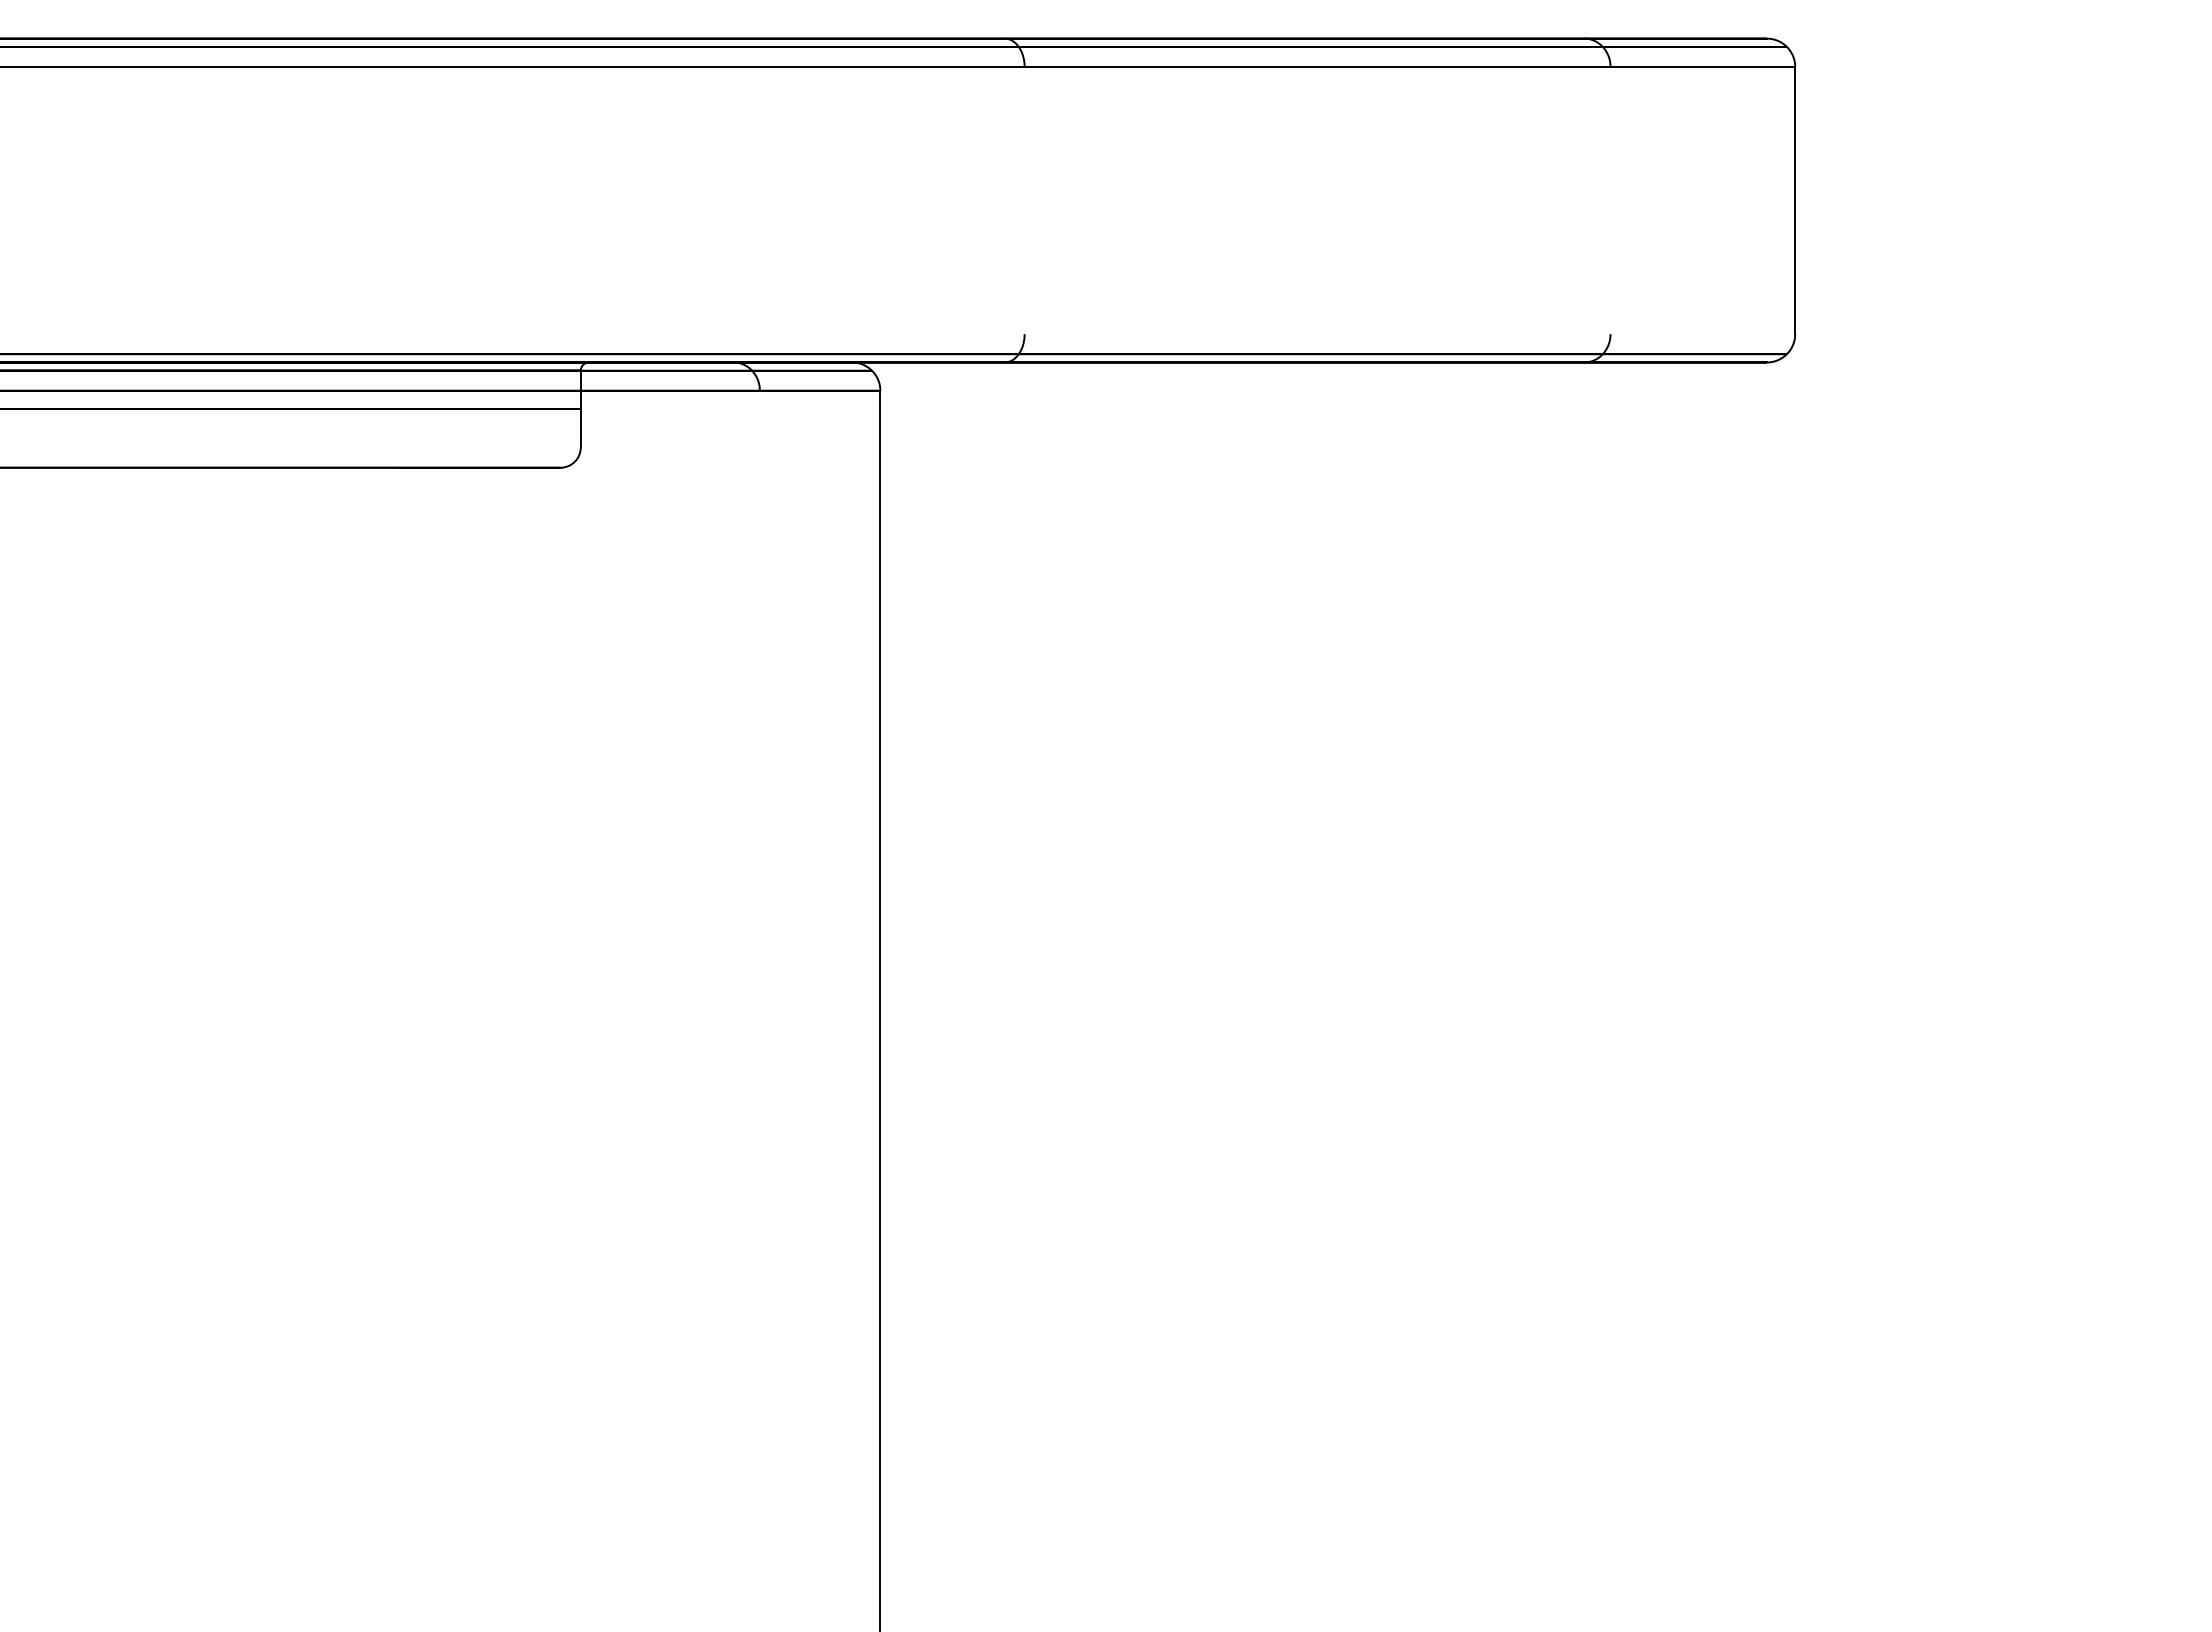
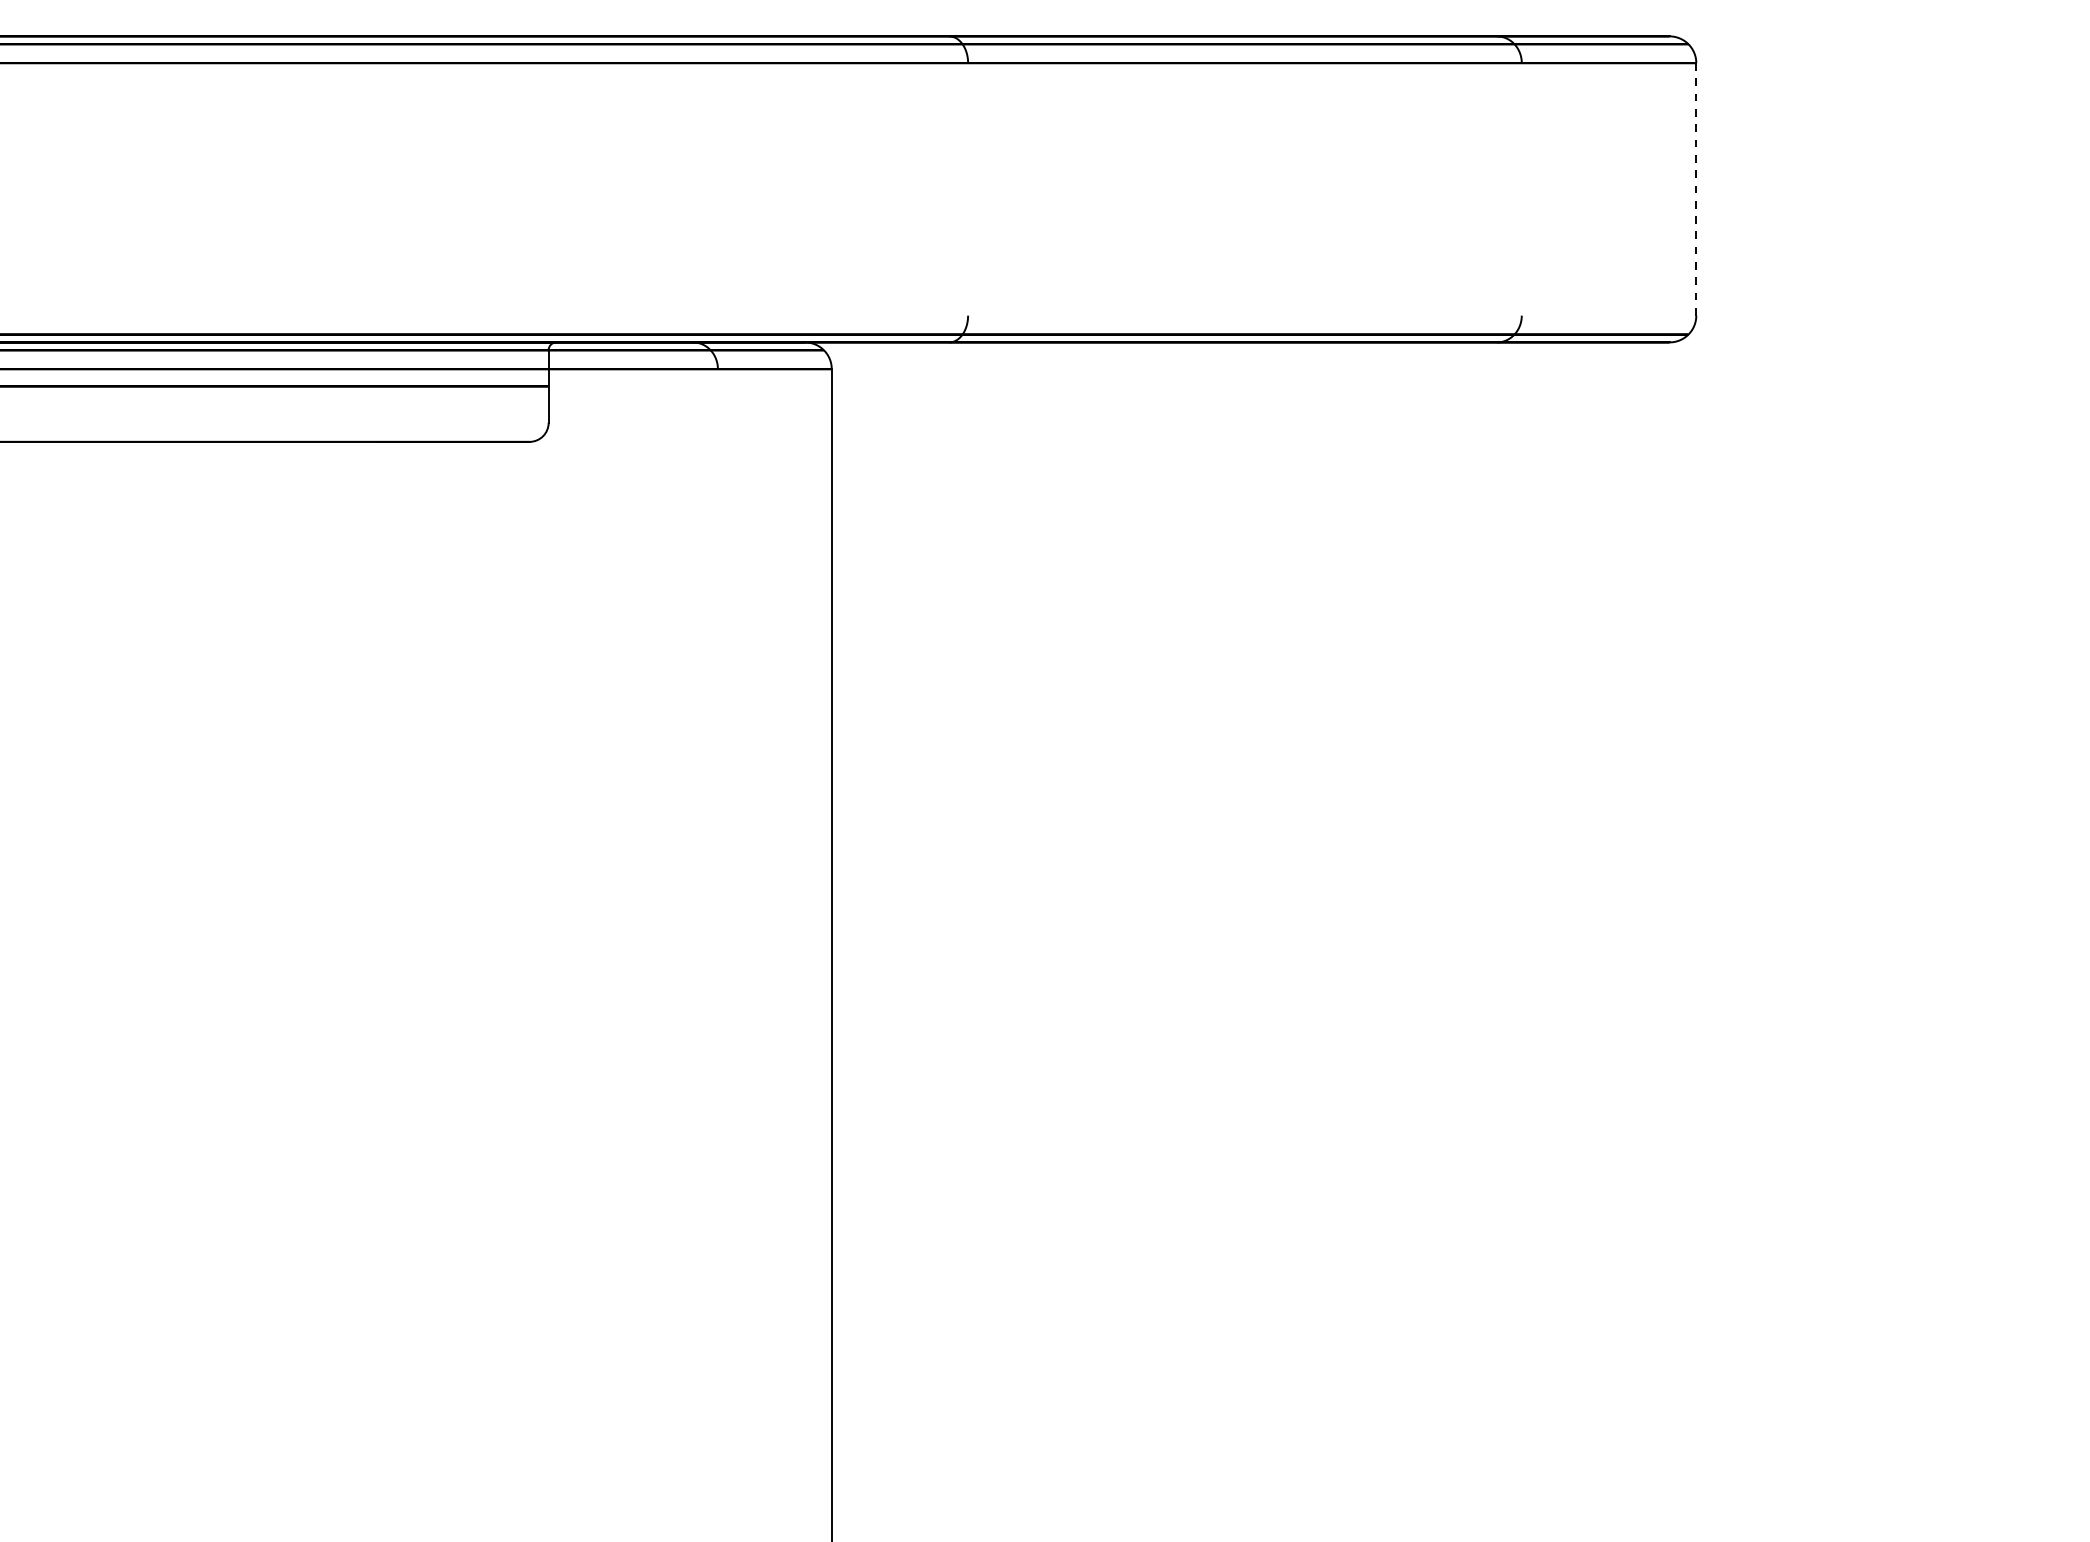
line: (1795, 200) -> (1696, 189), solid -> dashed

